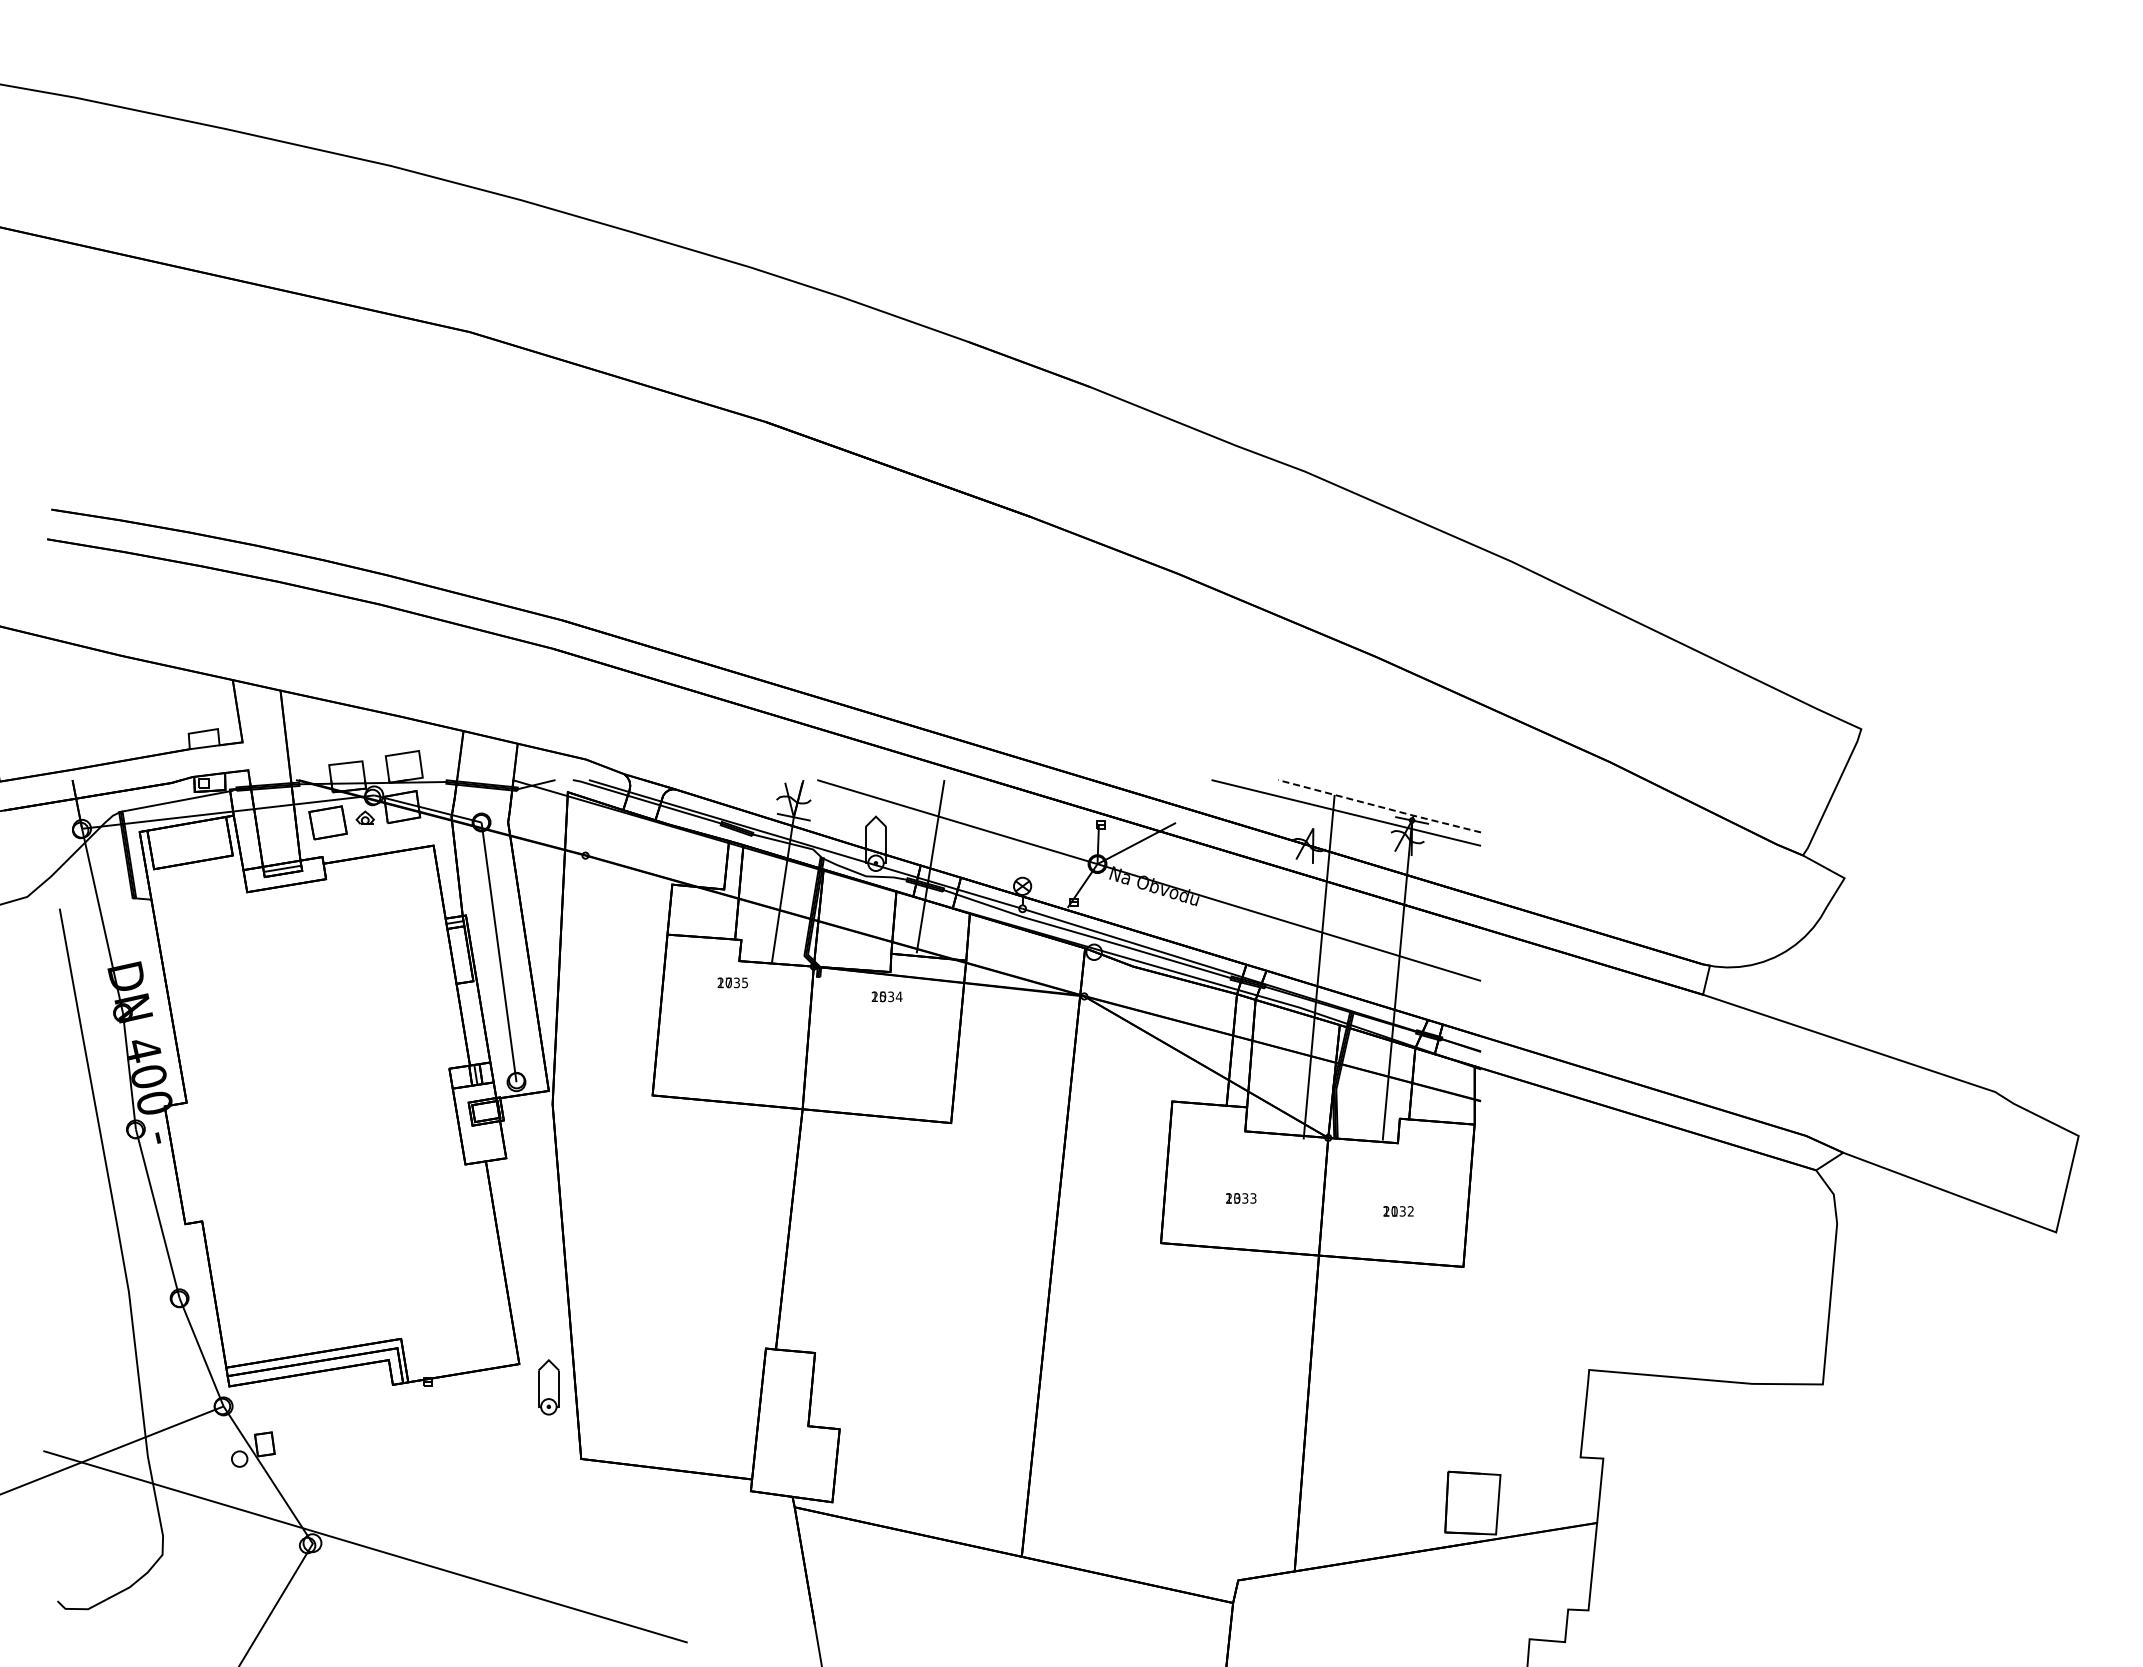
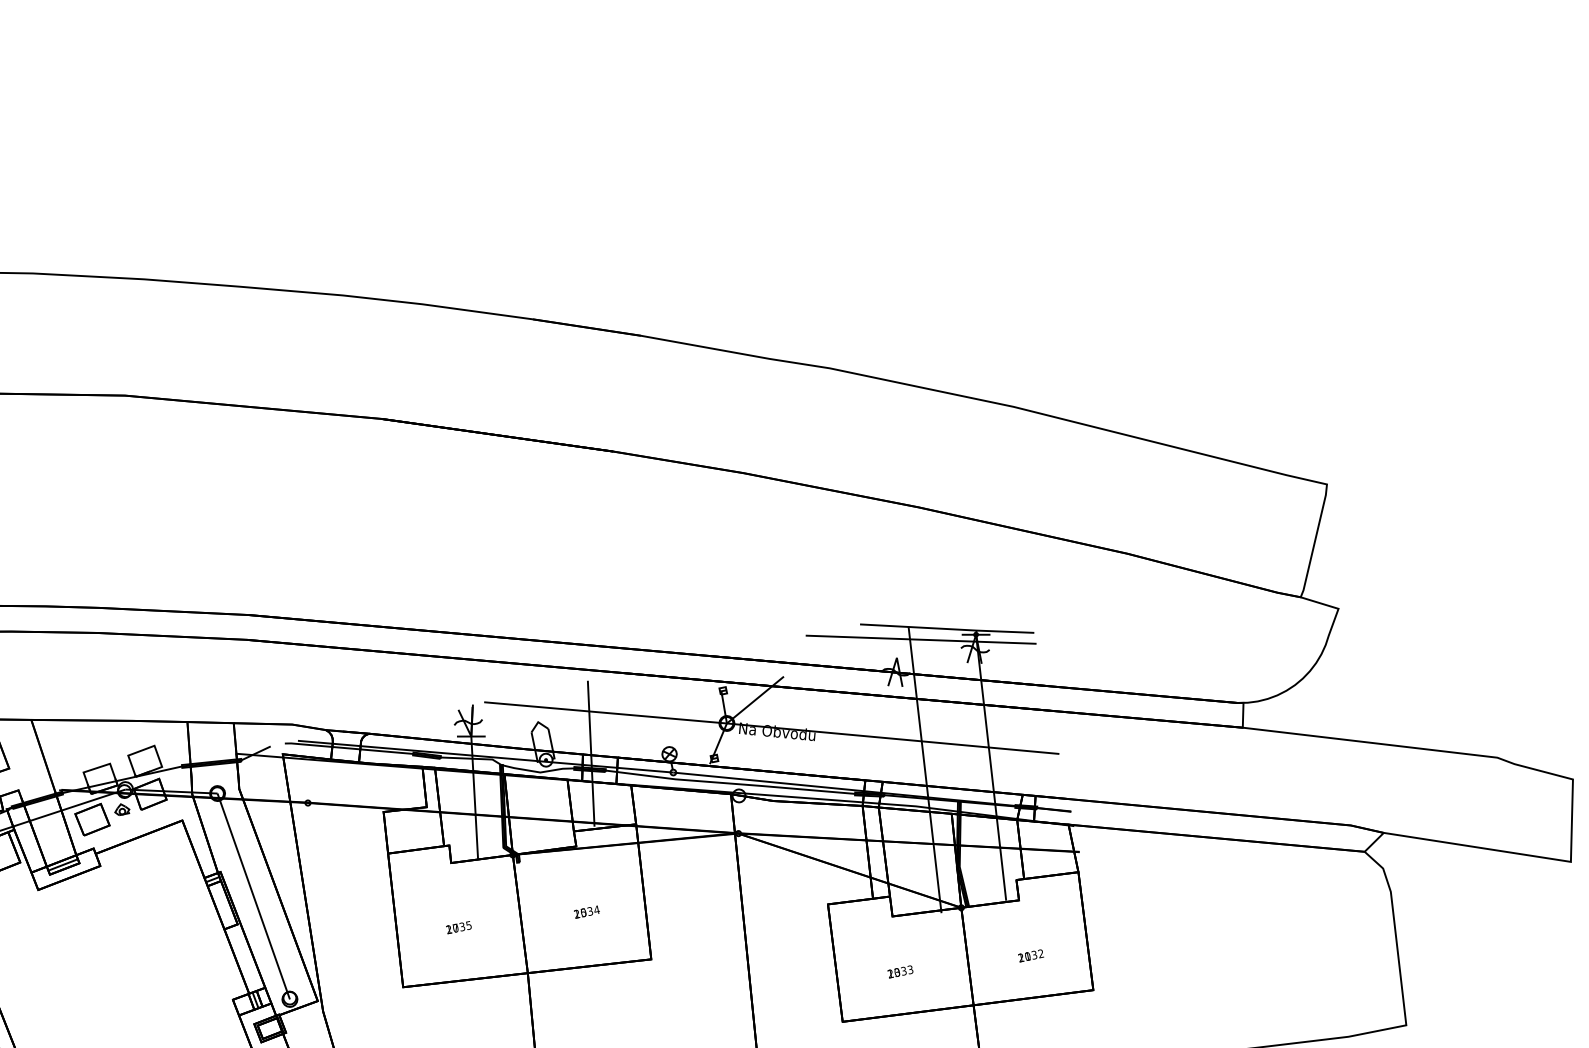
line: (1380, 806) -> (947, 628), dashed -> solid
text: (732, 982) -> (458, 927), moved
text: (886, 996) -> (586, 911), moved

